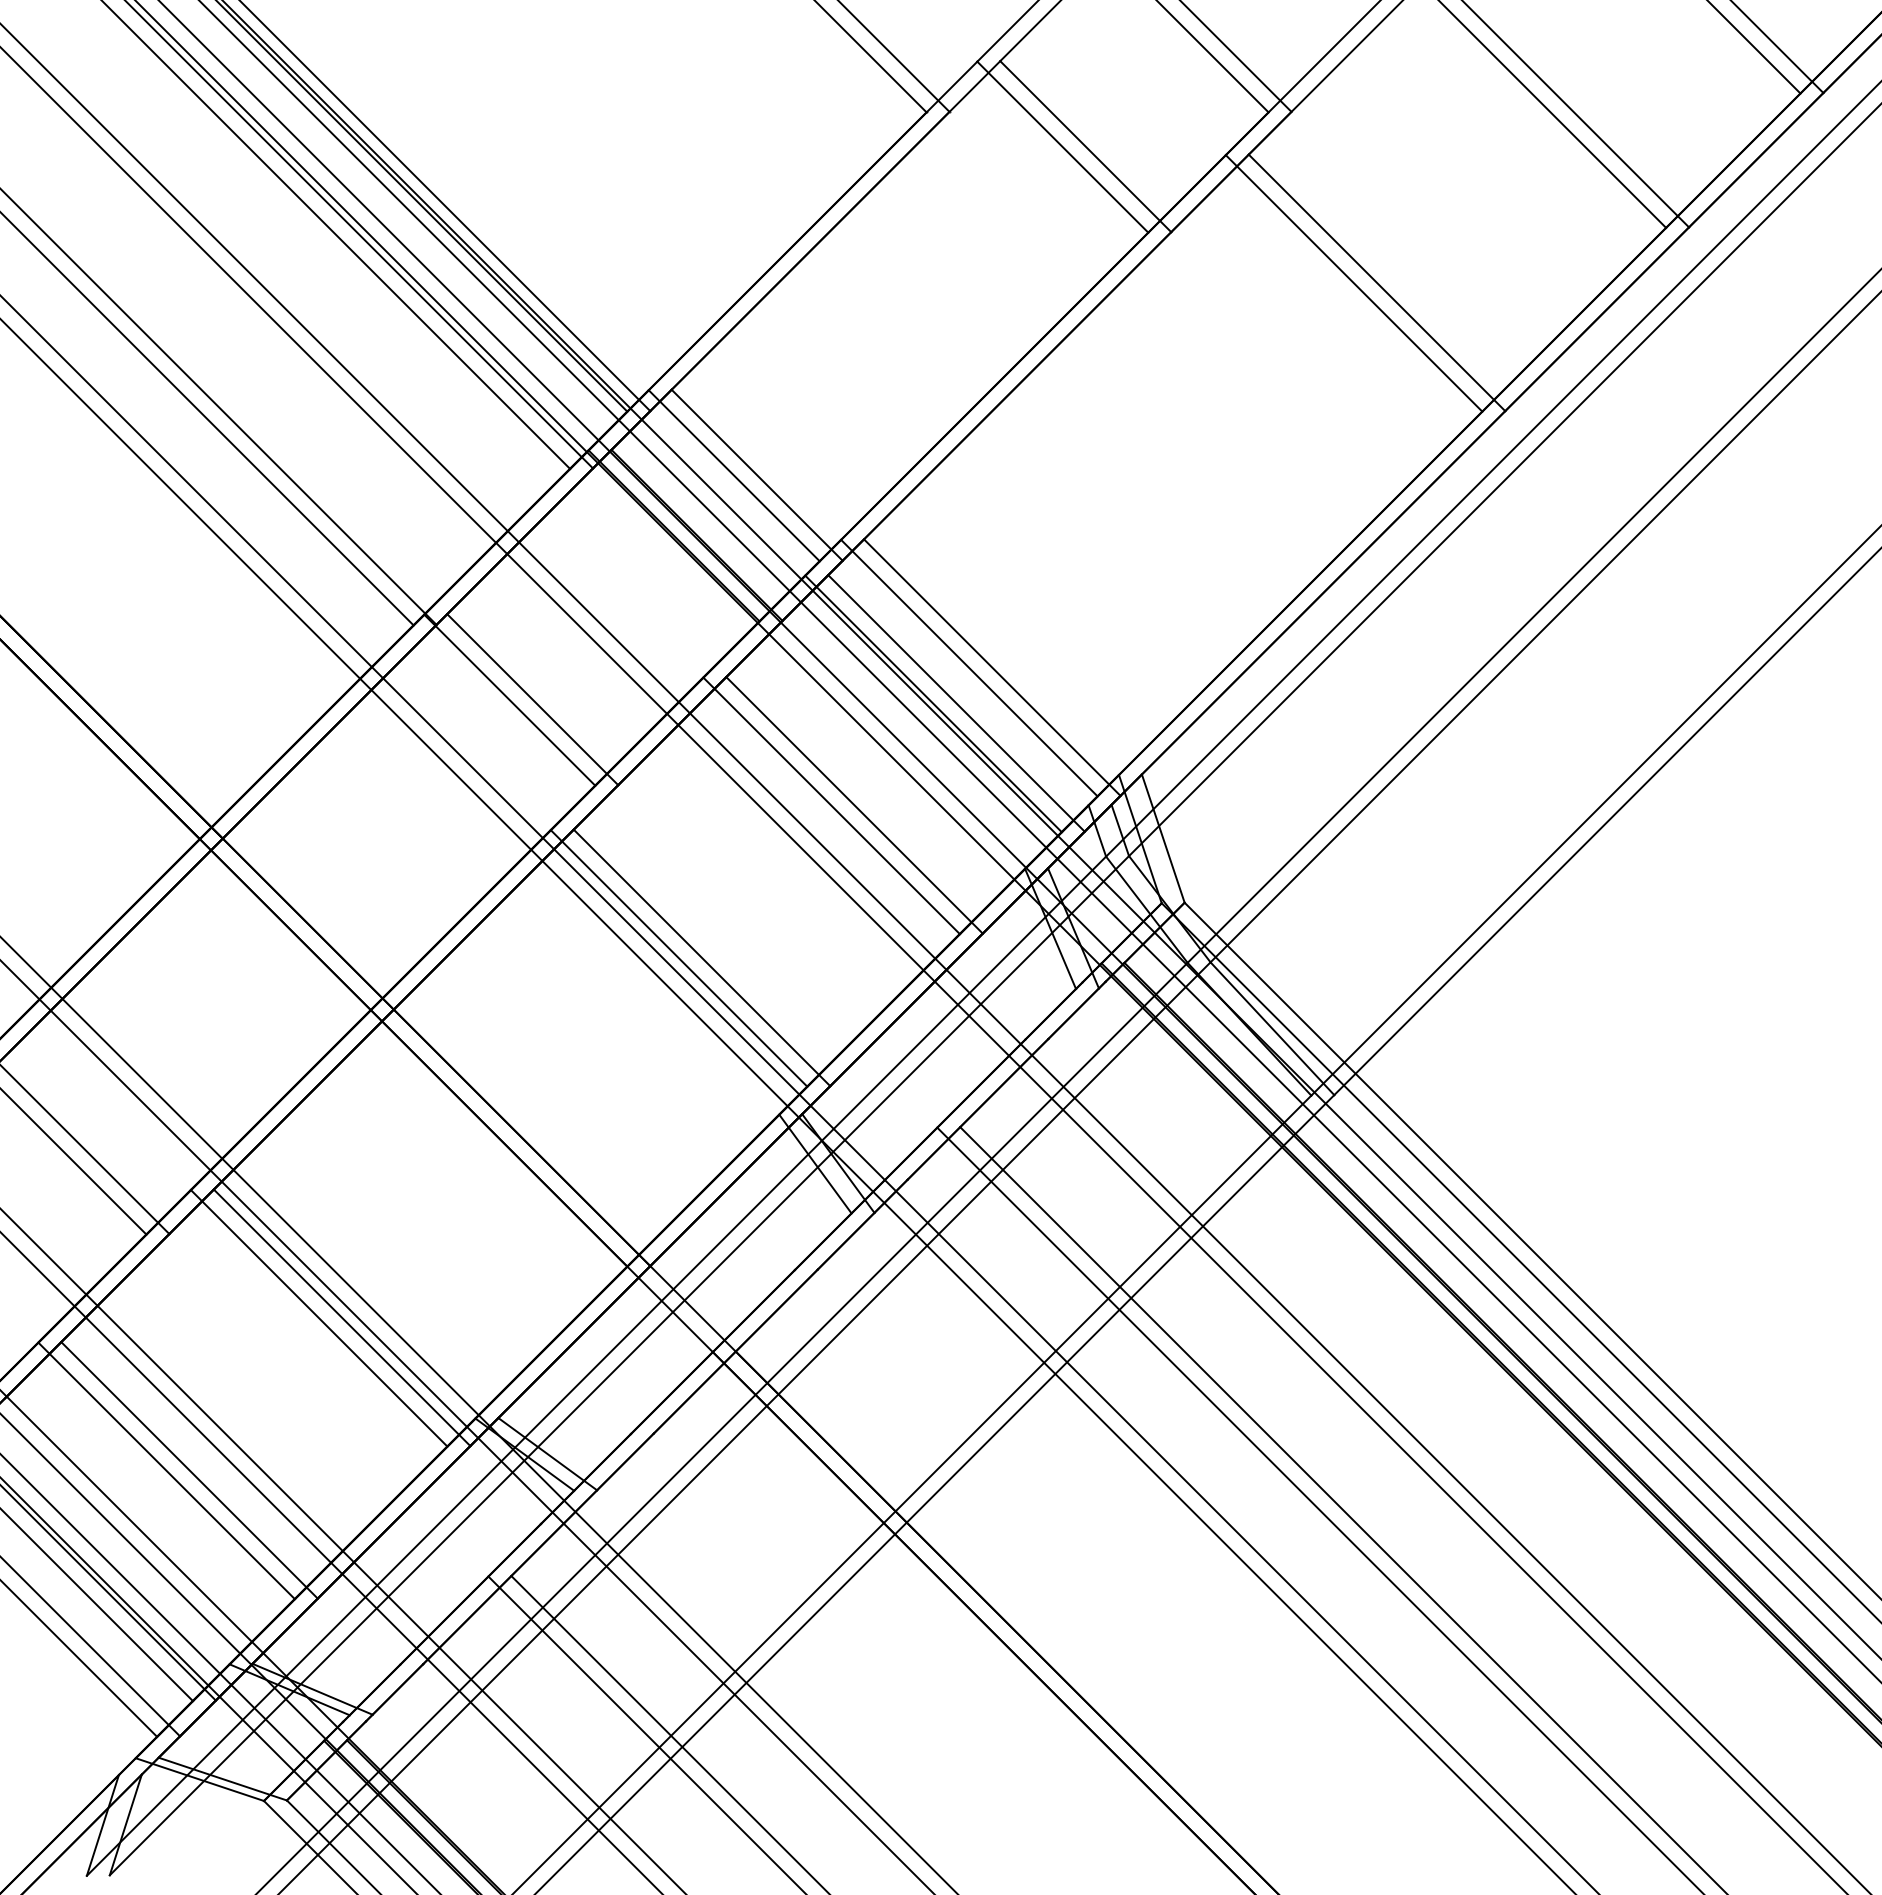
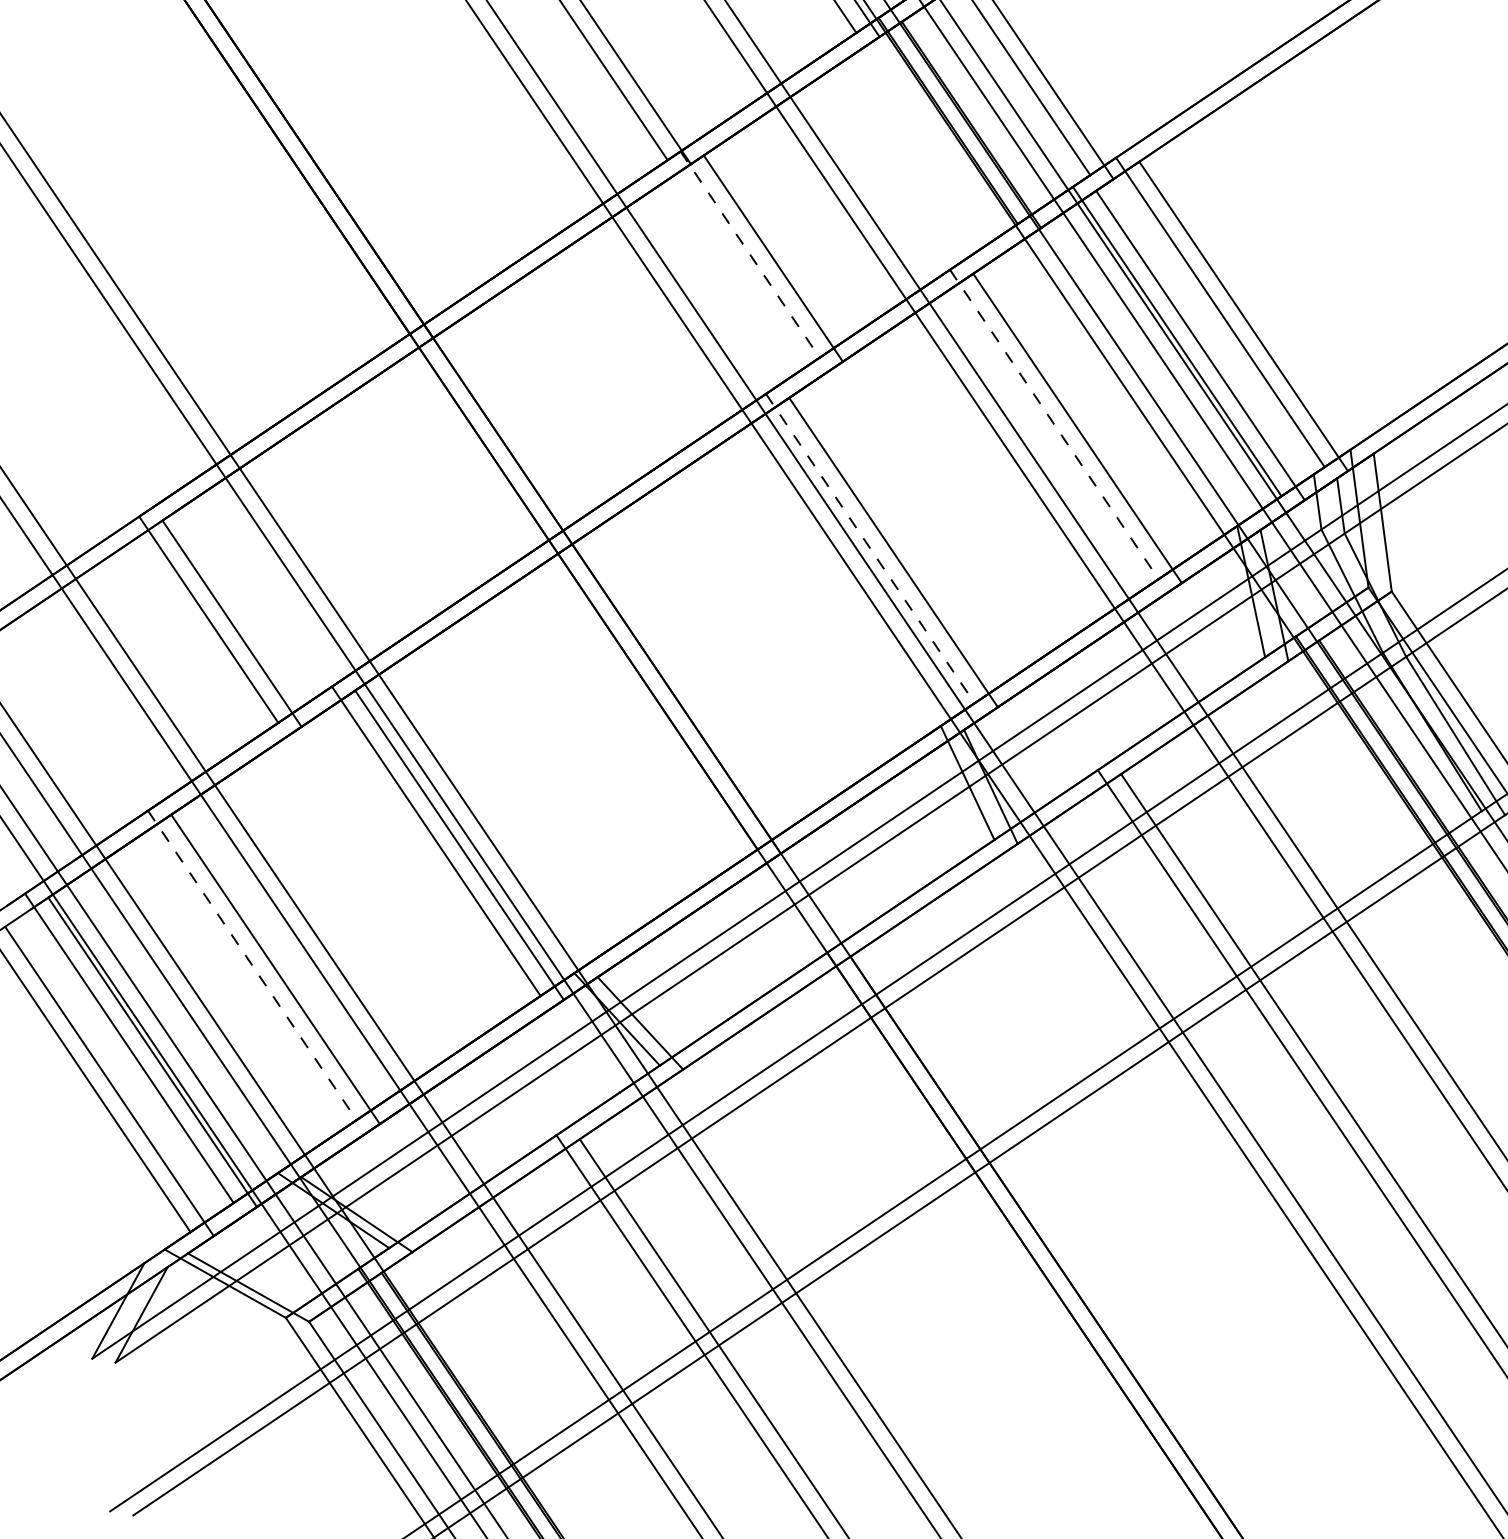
line: (509, 700) -> (749, 254), solid -> dashed
line: (831, 806) -> (1054, 425), solid -> dashed
line: (679, 958) -> (870, 548), solid -> dashed
line: (166, 1471) -> (252, 966), solid -> dashed

